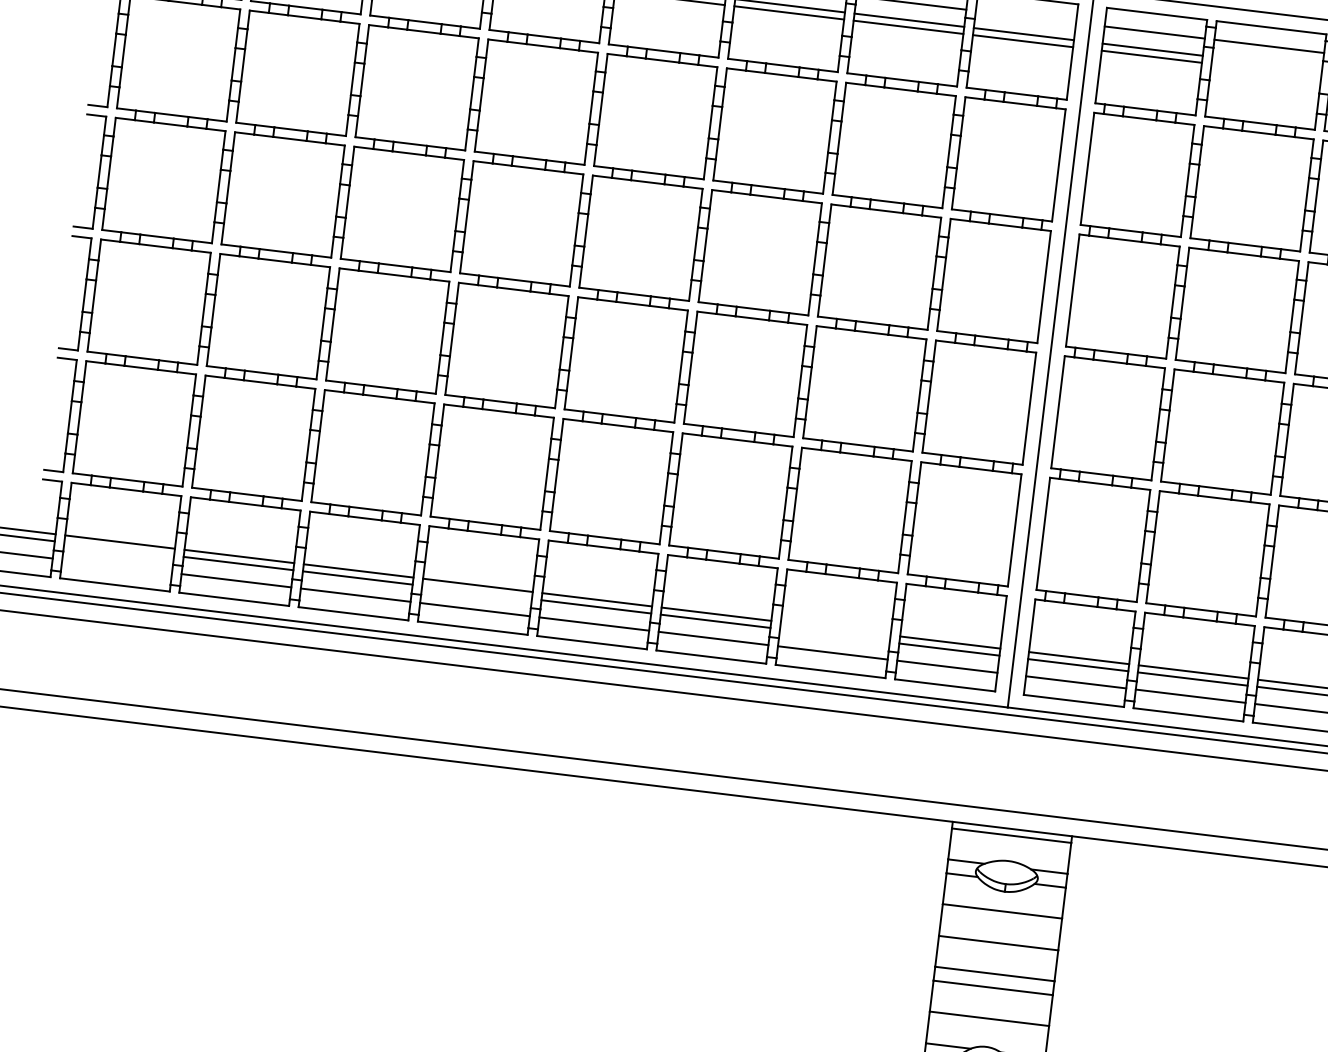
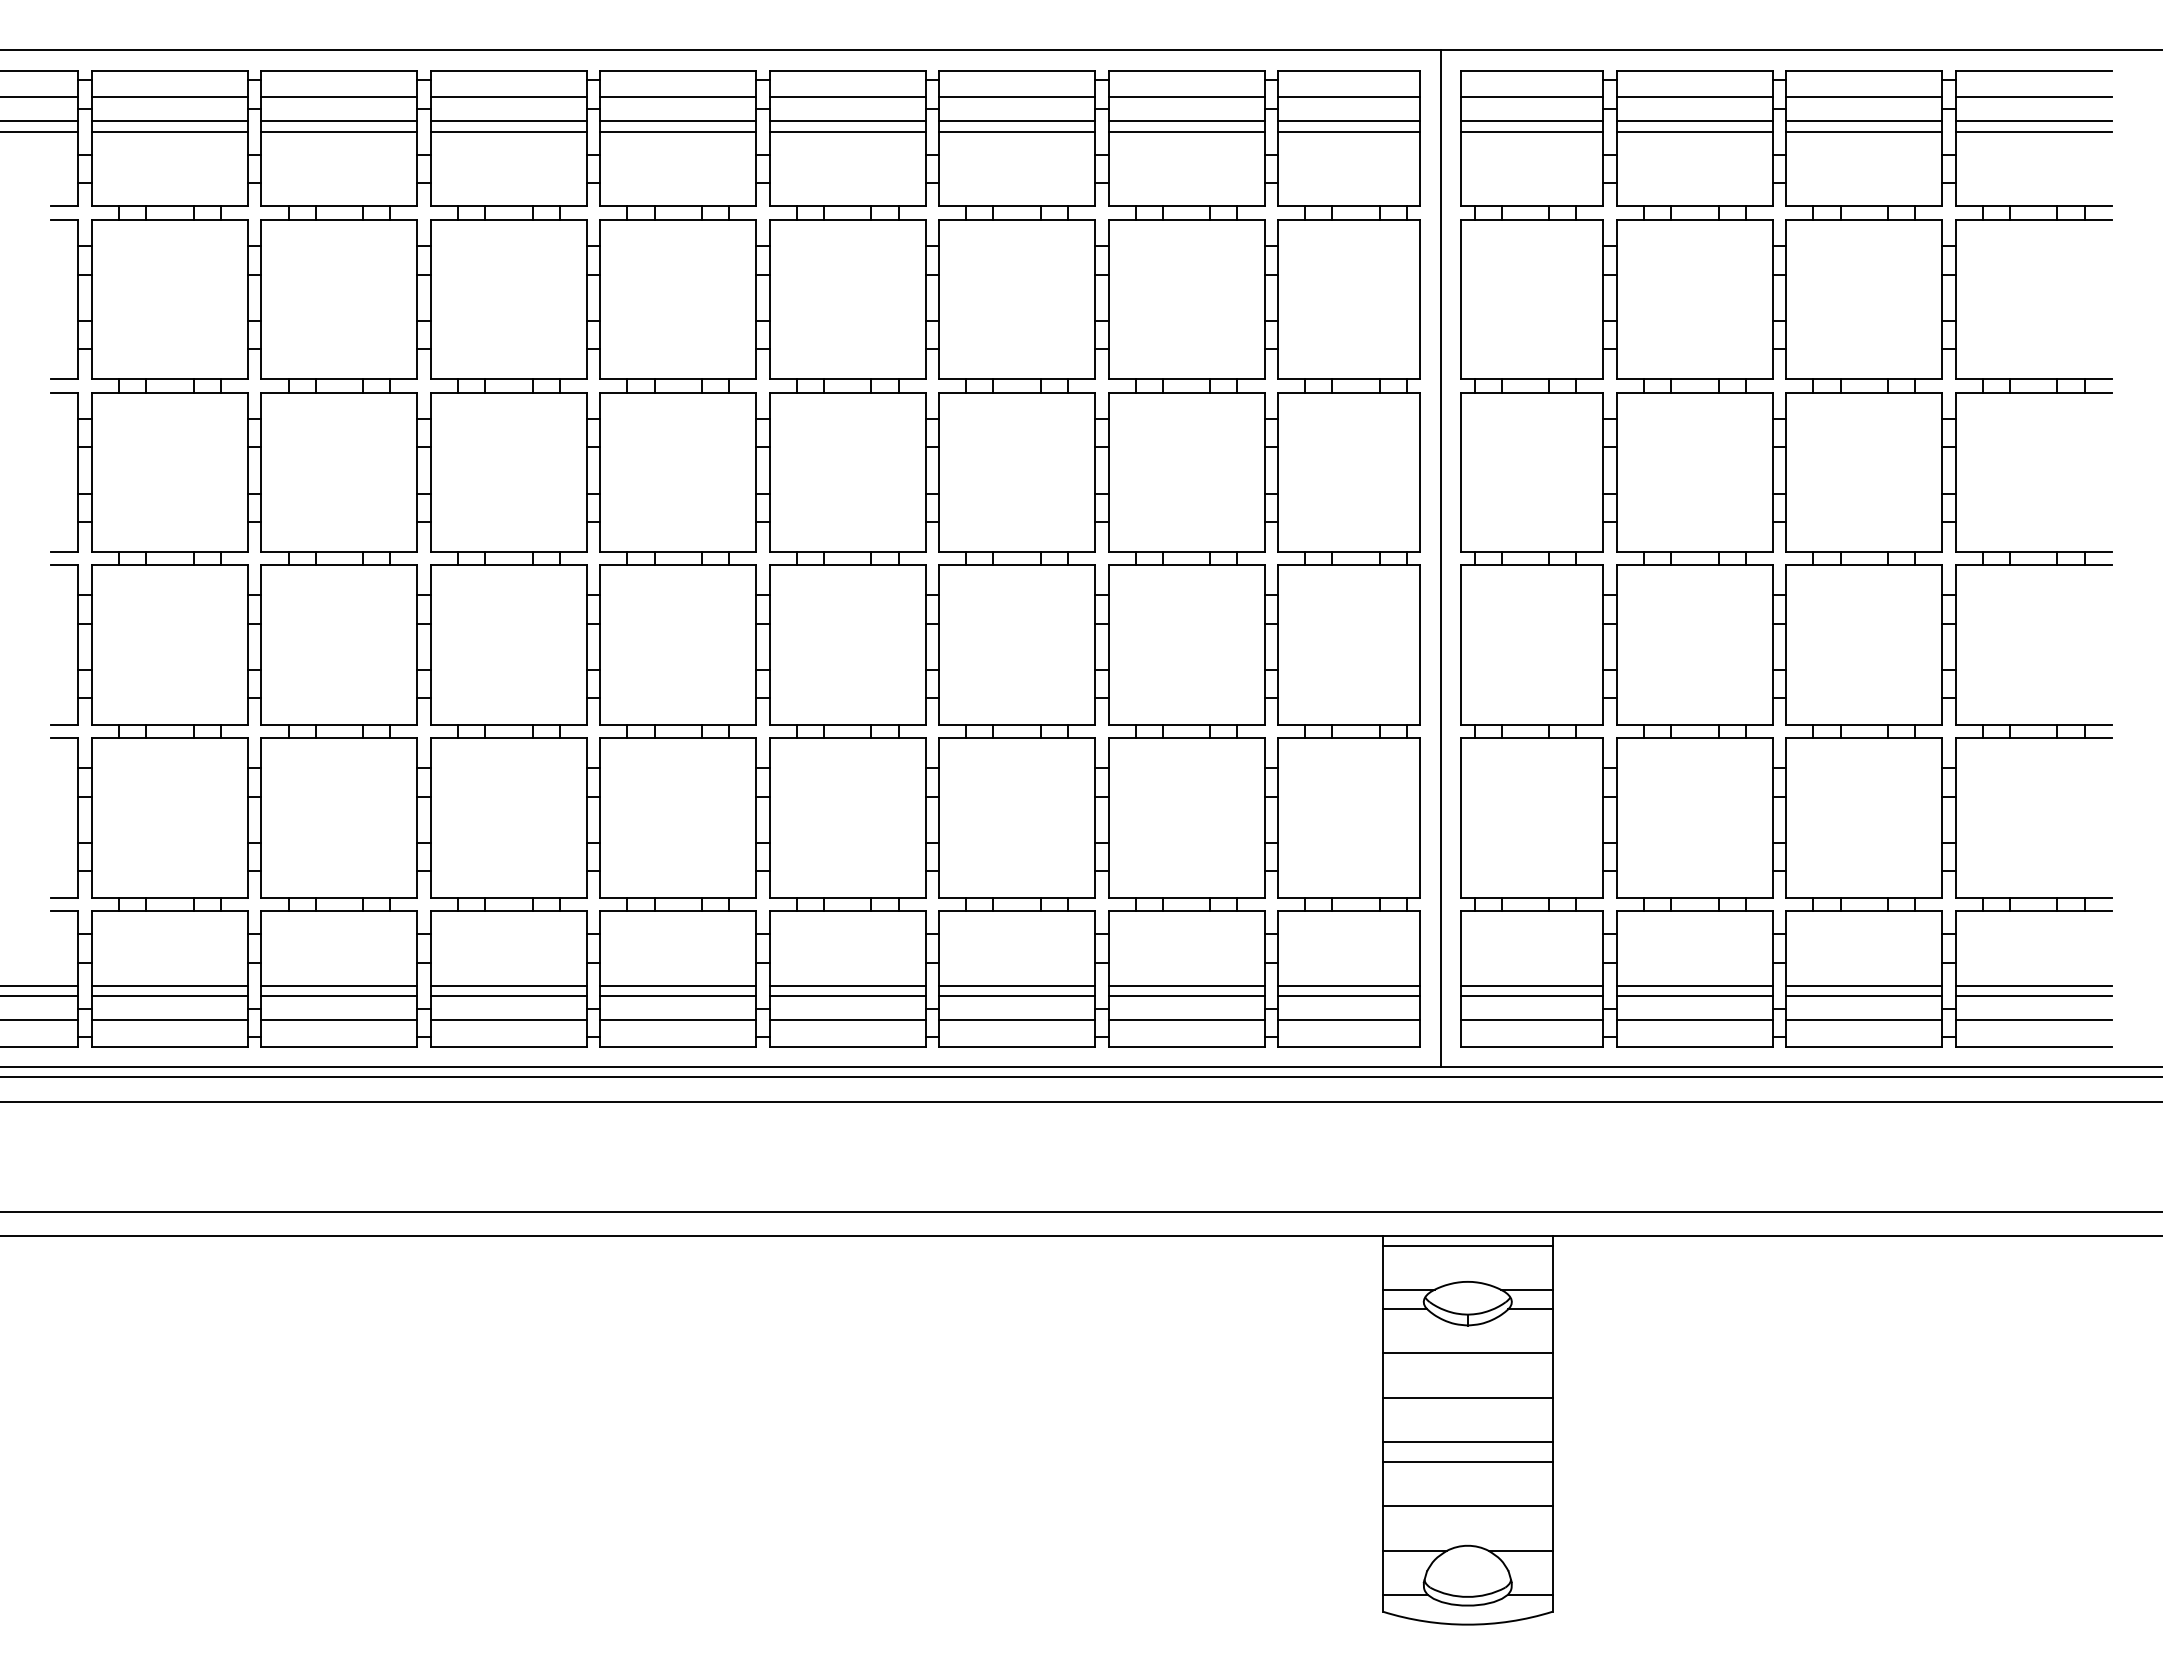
line: (1026, 17) -> (1349, 97), added
line: (1266, 63) -> (1694, 121), added
line: (1266, 70) -> (1694, 131), added
line: (118, 548) -> (169, 995), added
line: (116, 566) -> (169, 1020), added
line: (477, 592) -> (678, 995), added
line: (835, 628) -> (1186, 985), added
line: (834, 635) -> (1186, 995), added

